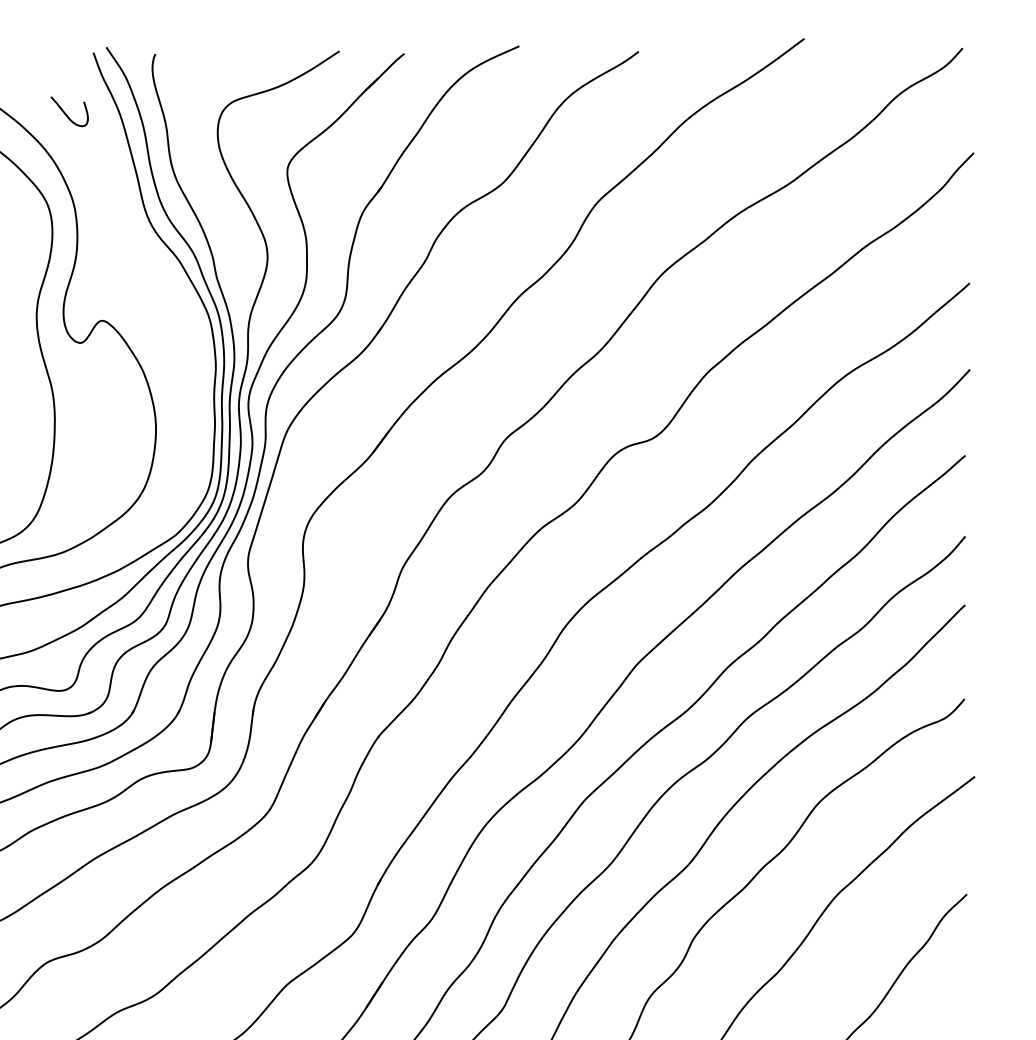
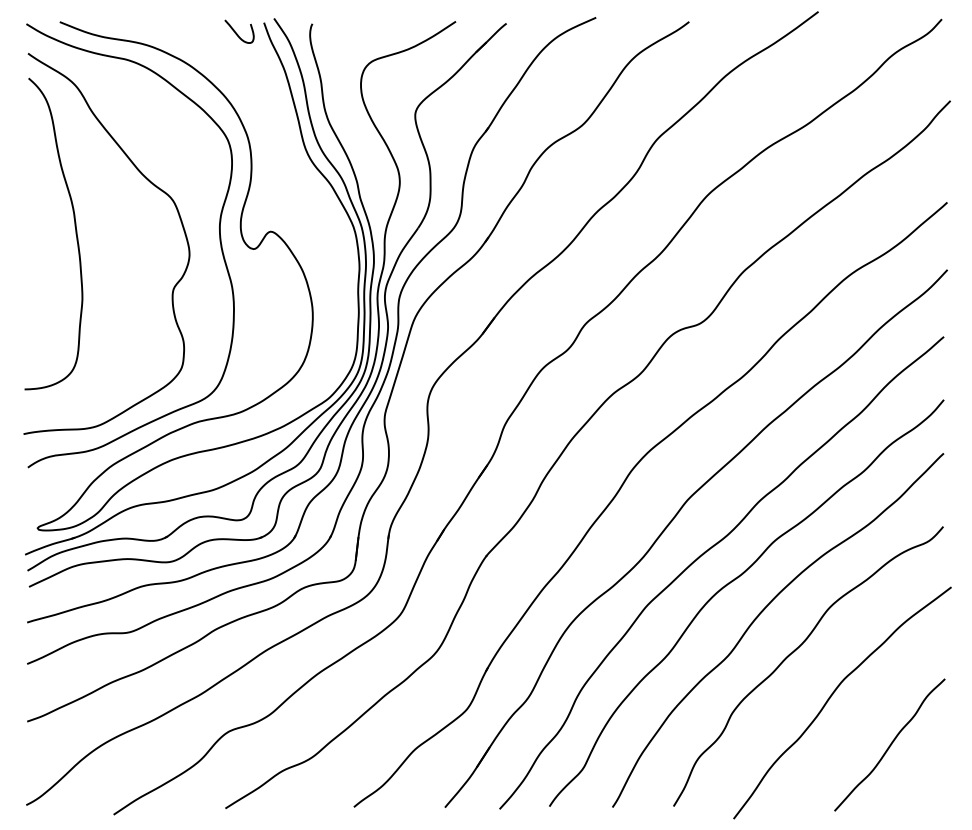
curve: (67, 113) -> (237, 33), moved

